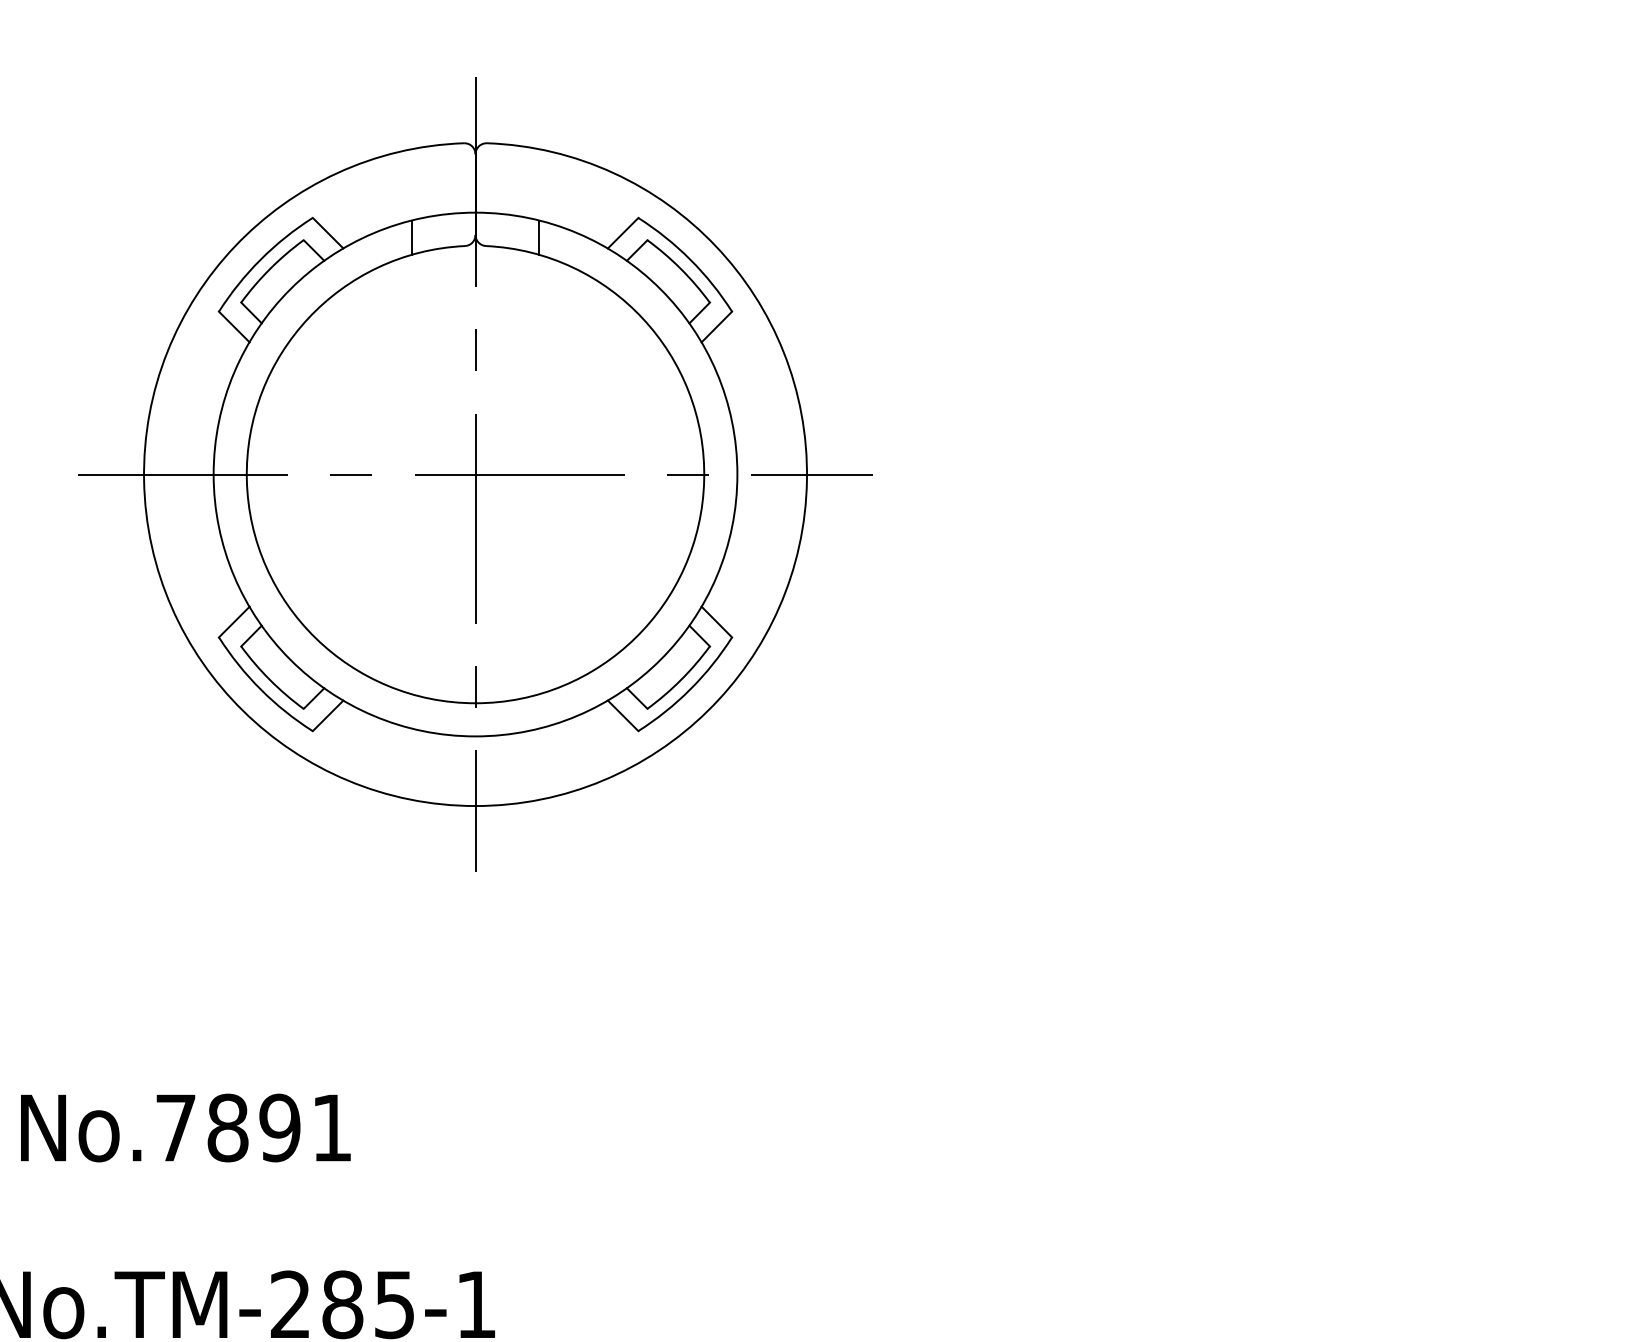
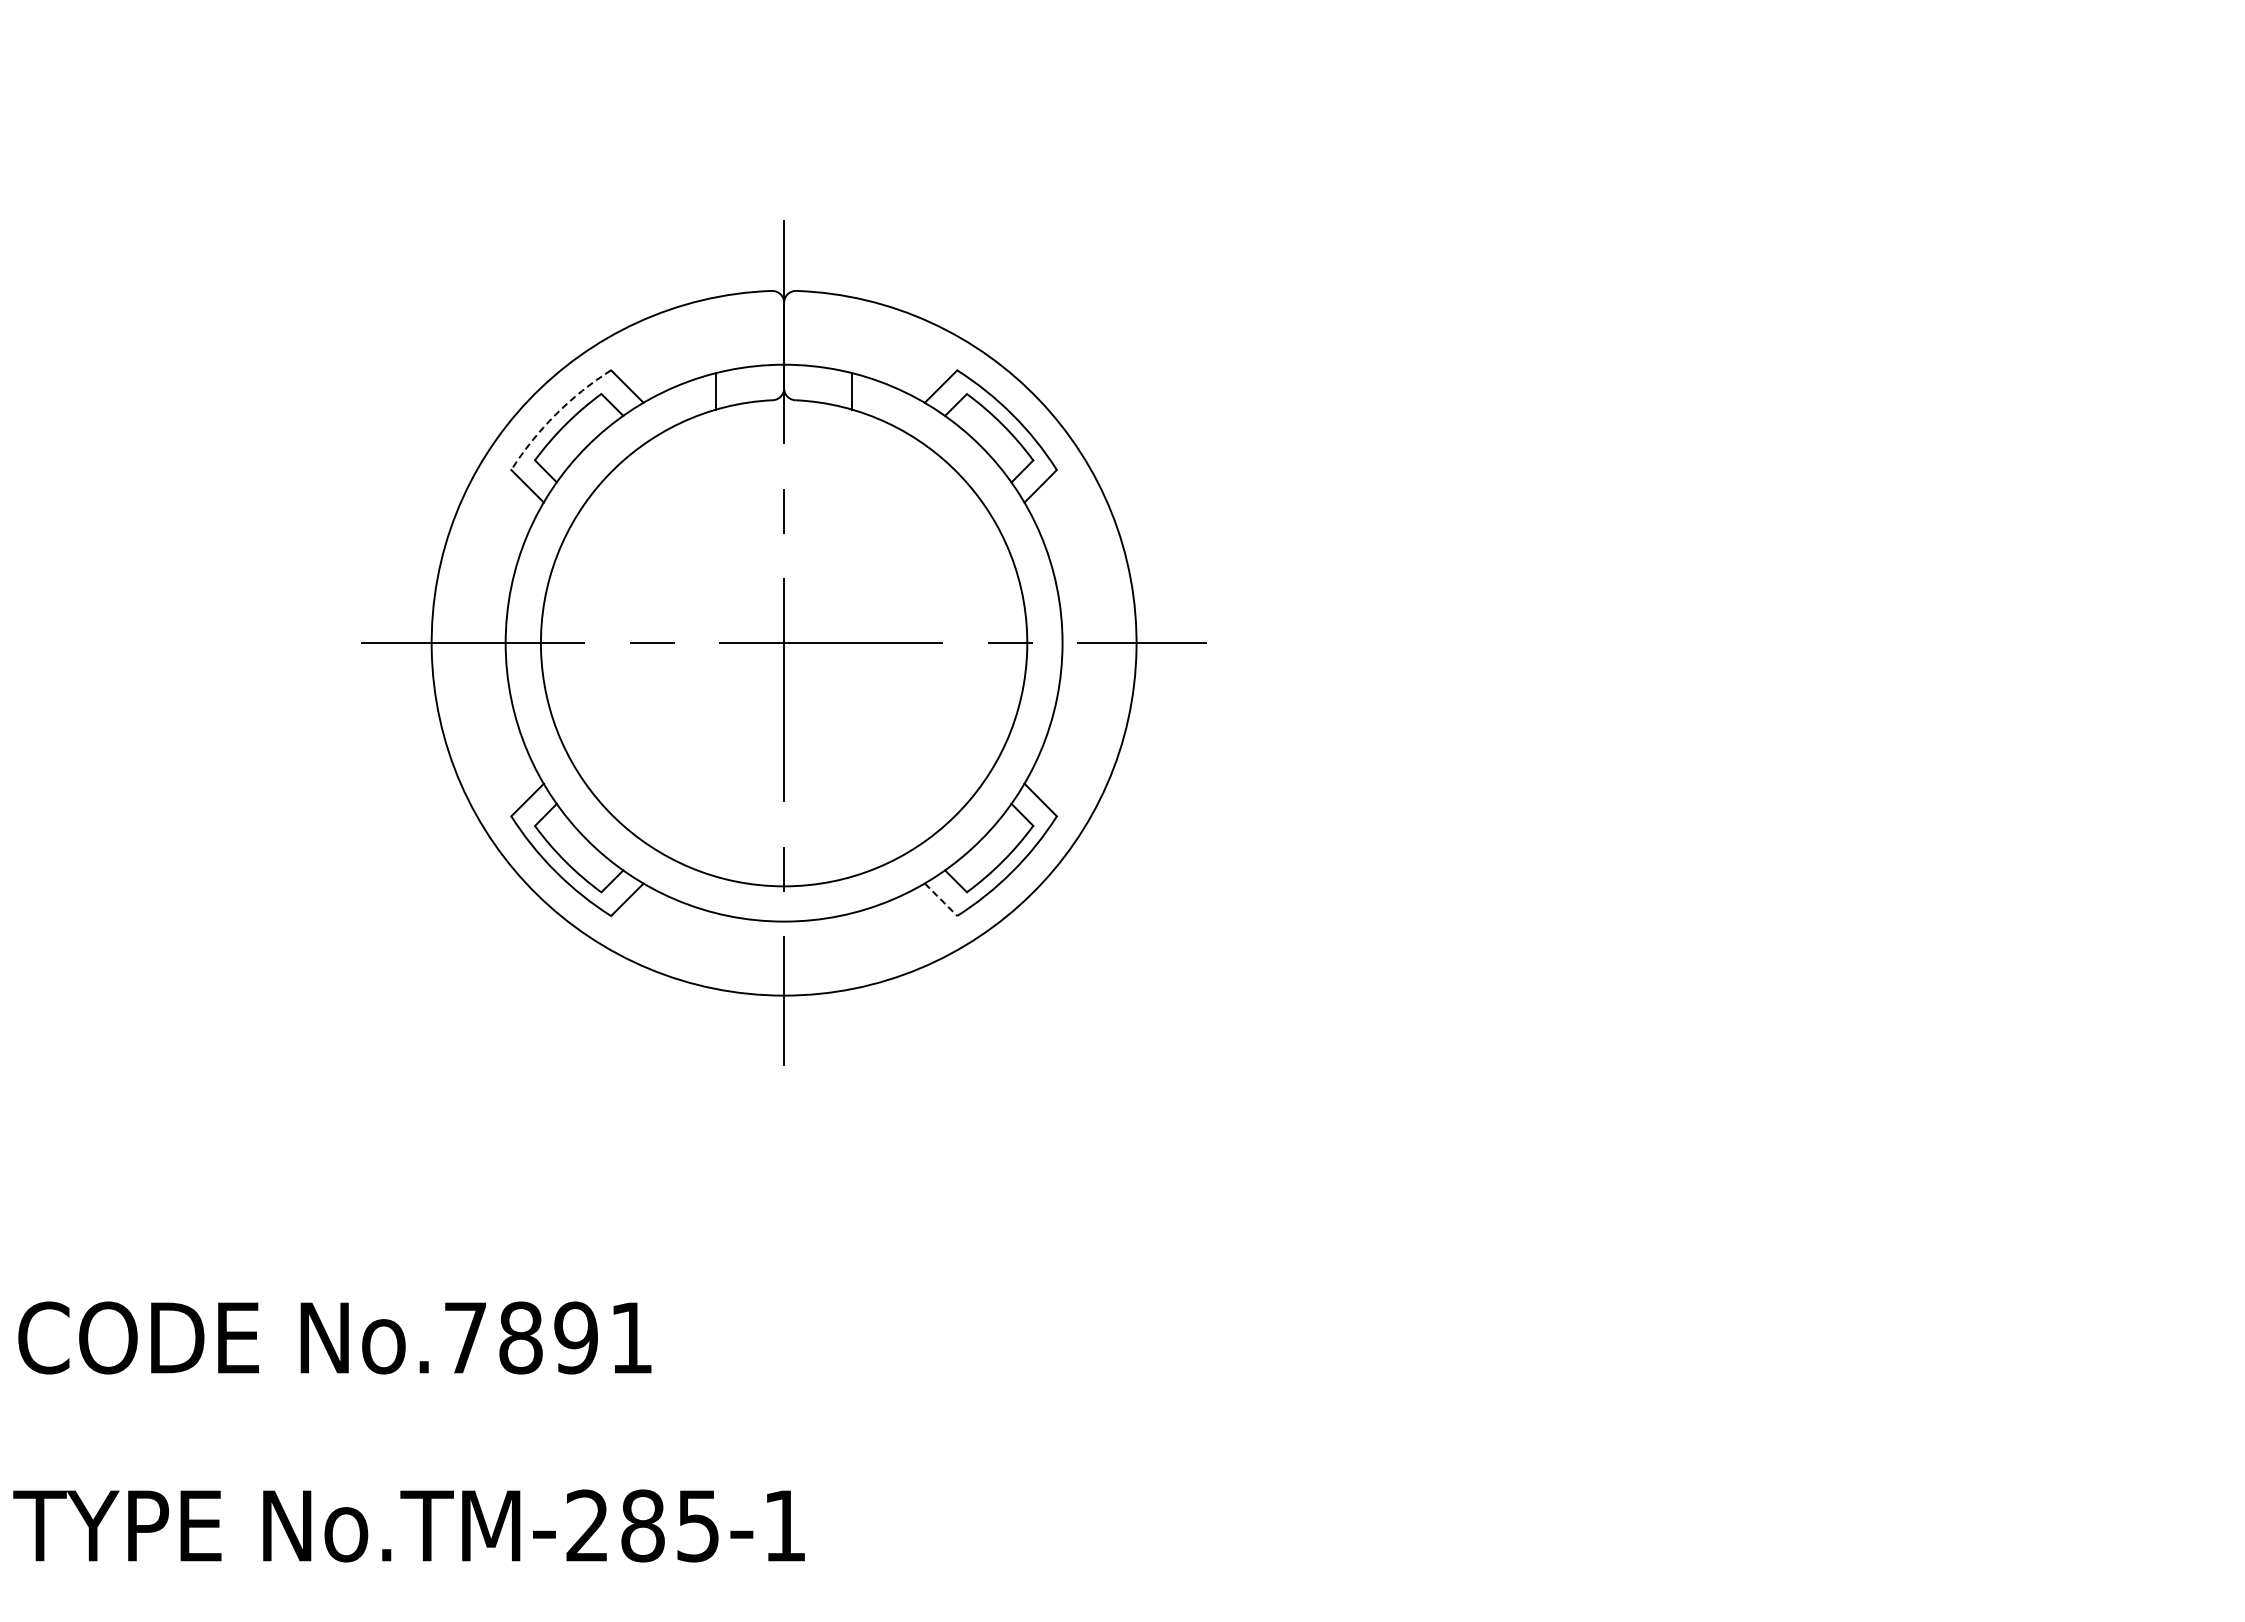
arc: (260, 259) -> (555, 414), solid -> dashed
line: (623, 715) -> (941, 899), solid -> dashed

